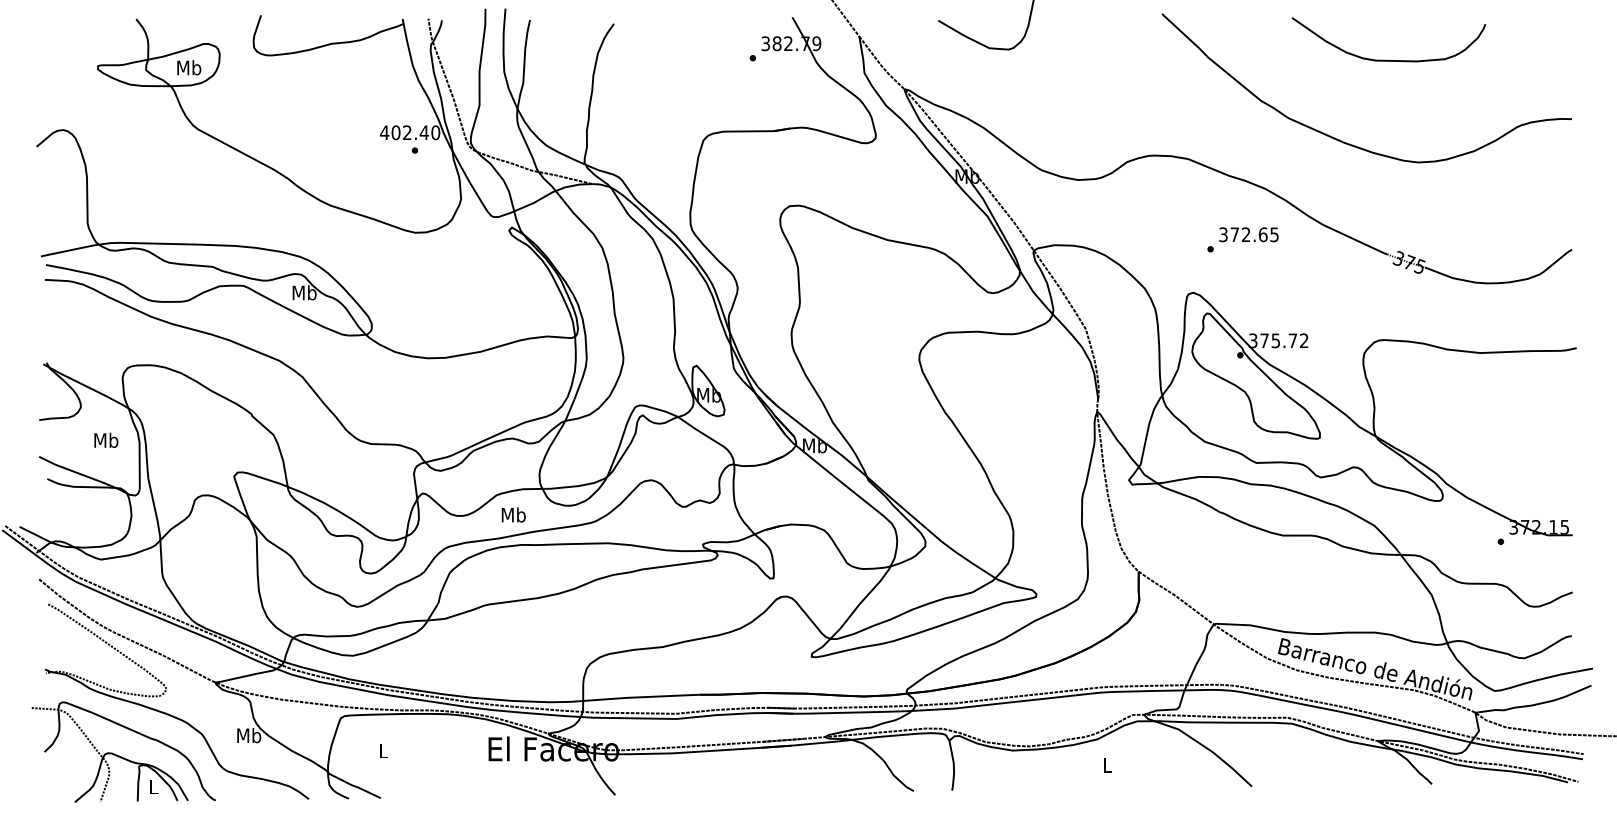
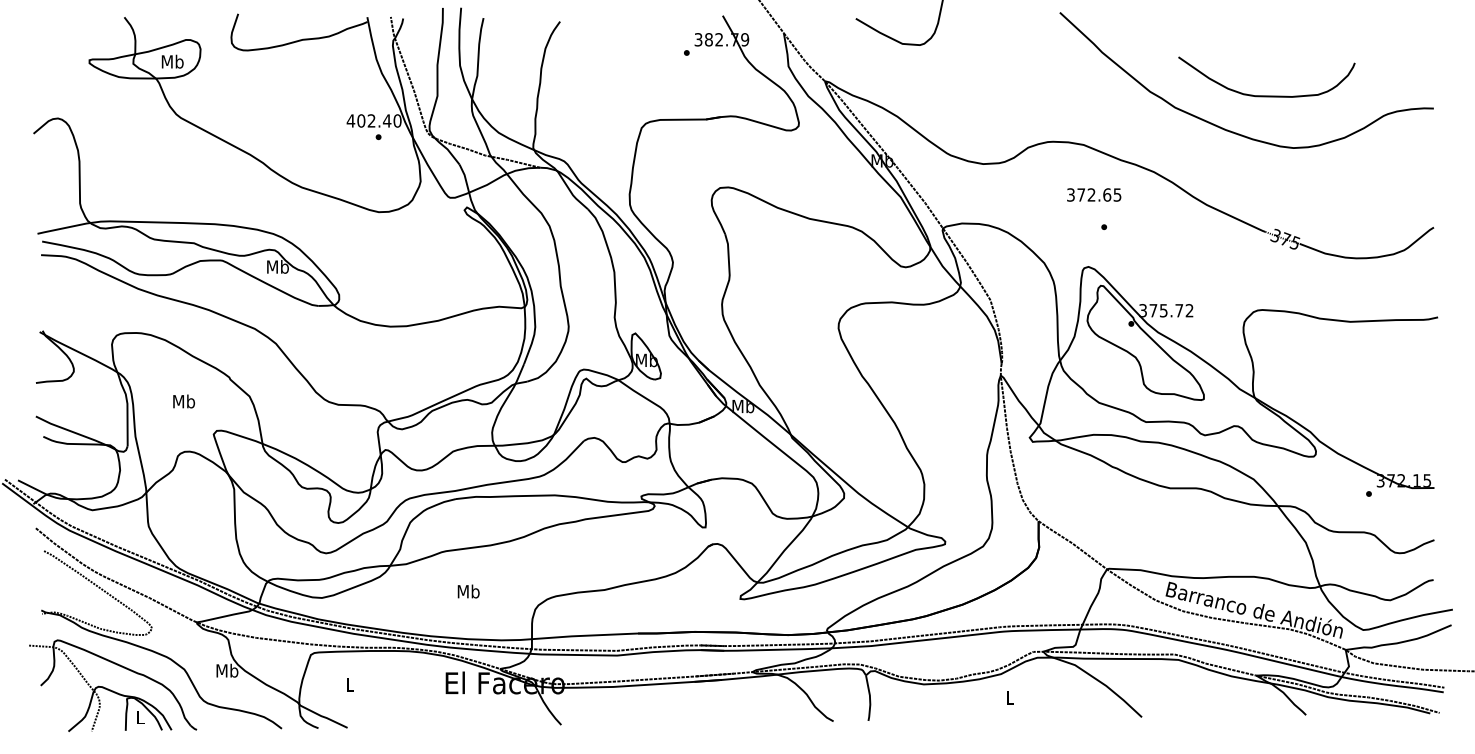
curve: (1388, 59) -> (1266, 95), moved
text: (1249, 234) -> (1094, 194), moved
text: (105, 440) -> (183, 401), moved
text: (513, 514) -> (468, 591), moved

